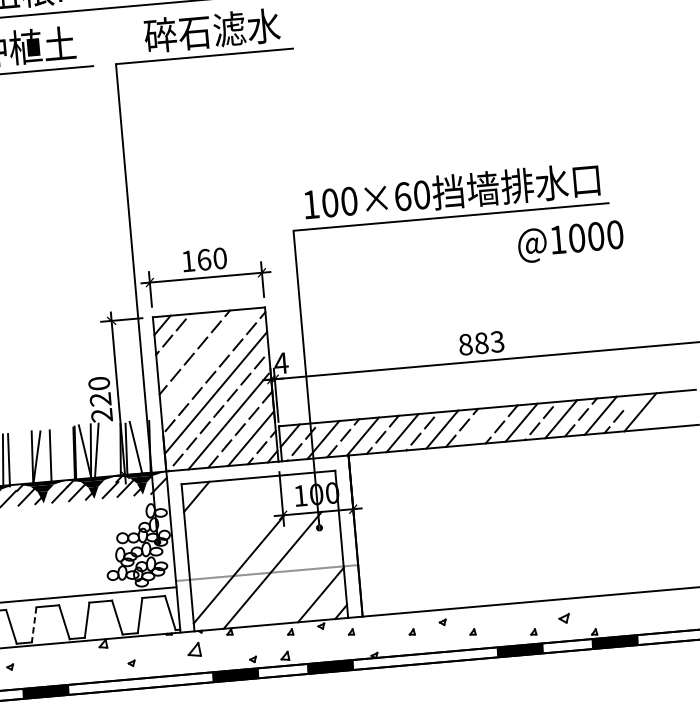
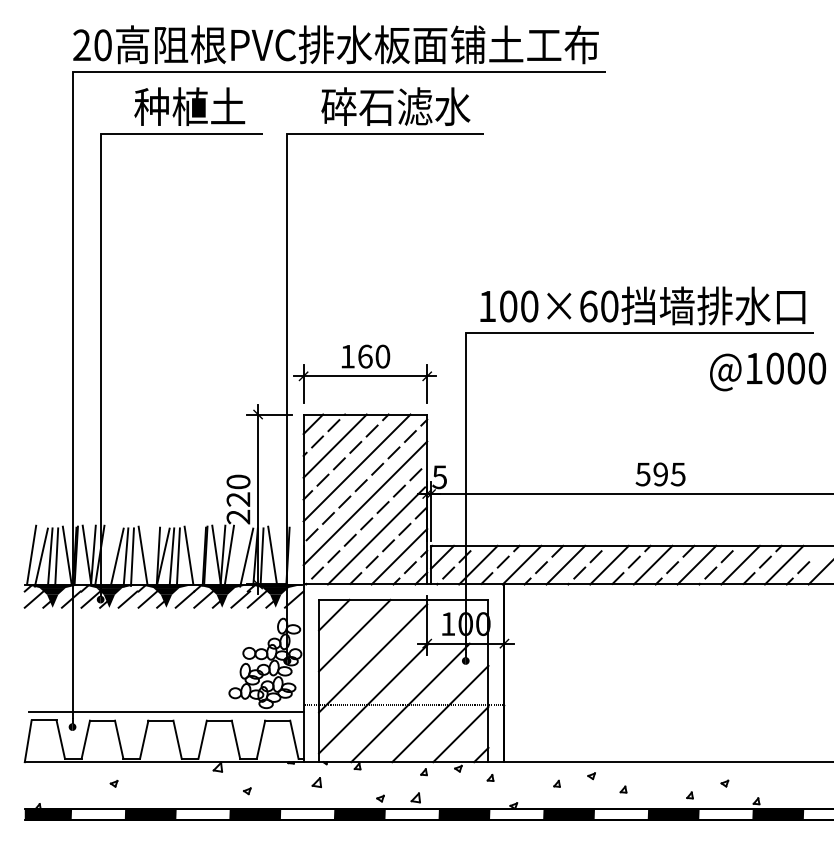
line: (183, 342) -> (334, 445), added
text: (481, 343) -> (660, 474), 883 -> 595
line: (205, 361) -> (356, 467), added
text: (281, 363) -> (439, 477), 4 -> 5
line: (481, 425) -> (652, 564), added
line: (112, 451) -> (246, 557), added
line: (59, 454) -> (188, 555), added
line: (17, 457) -> (142, 555), added
line: (44, 457) -> (171, 557), added
line: (216, 513) -> (354, 635), added
line: (235, 533) -> (373, 658), added
line: (300, 577) -> (440, 713), added
part: (563, 618) -> (724, 783), size x0.62
line: (34, 625) -> (144, 740), dashed -> solid
part: (193, 650) -> (316, 782), size x0.62
fill: (425, 658) -> (569, 813), added
fill: (140, 682) -> (255, 813), added

